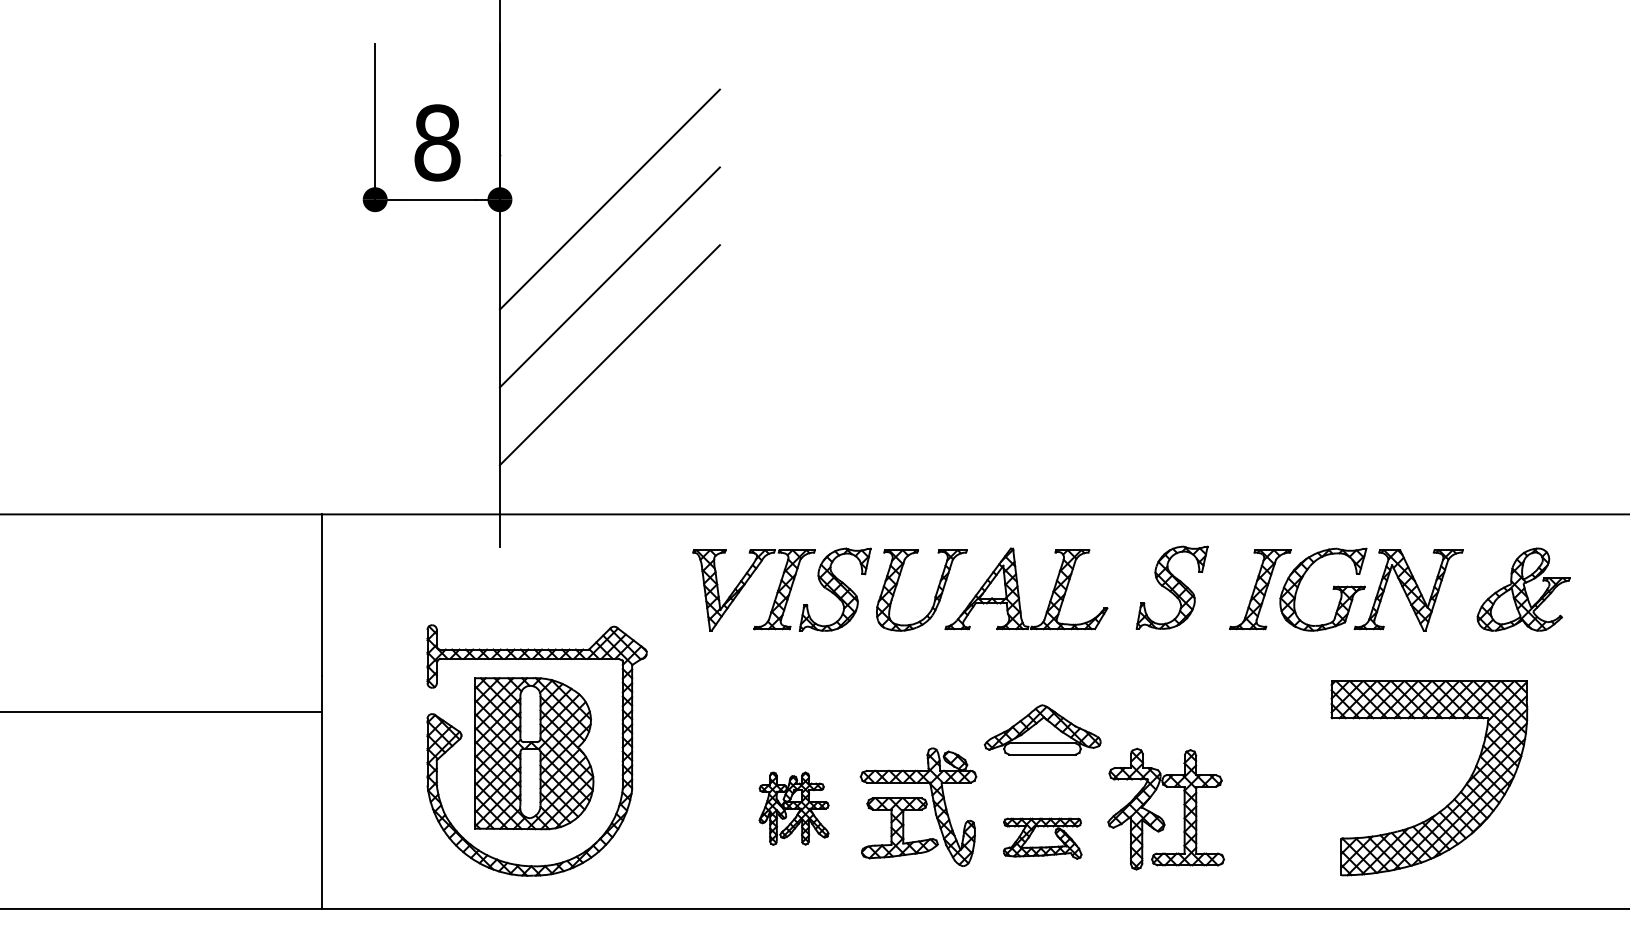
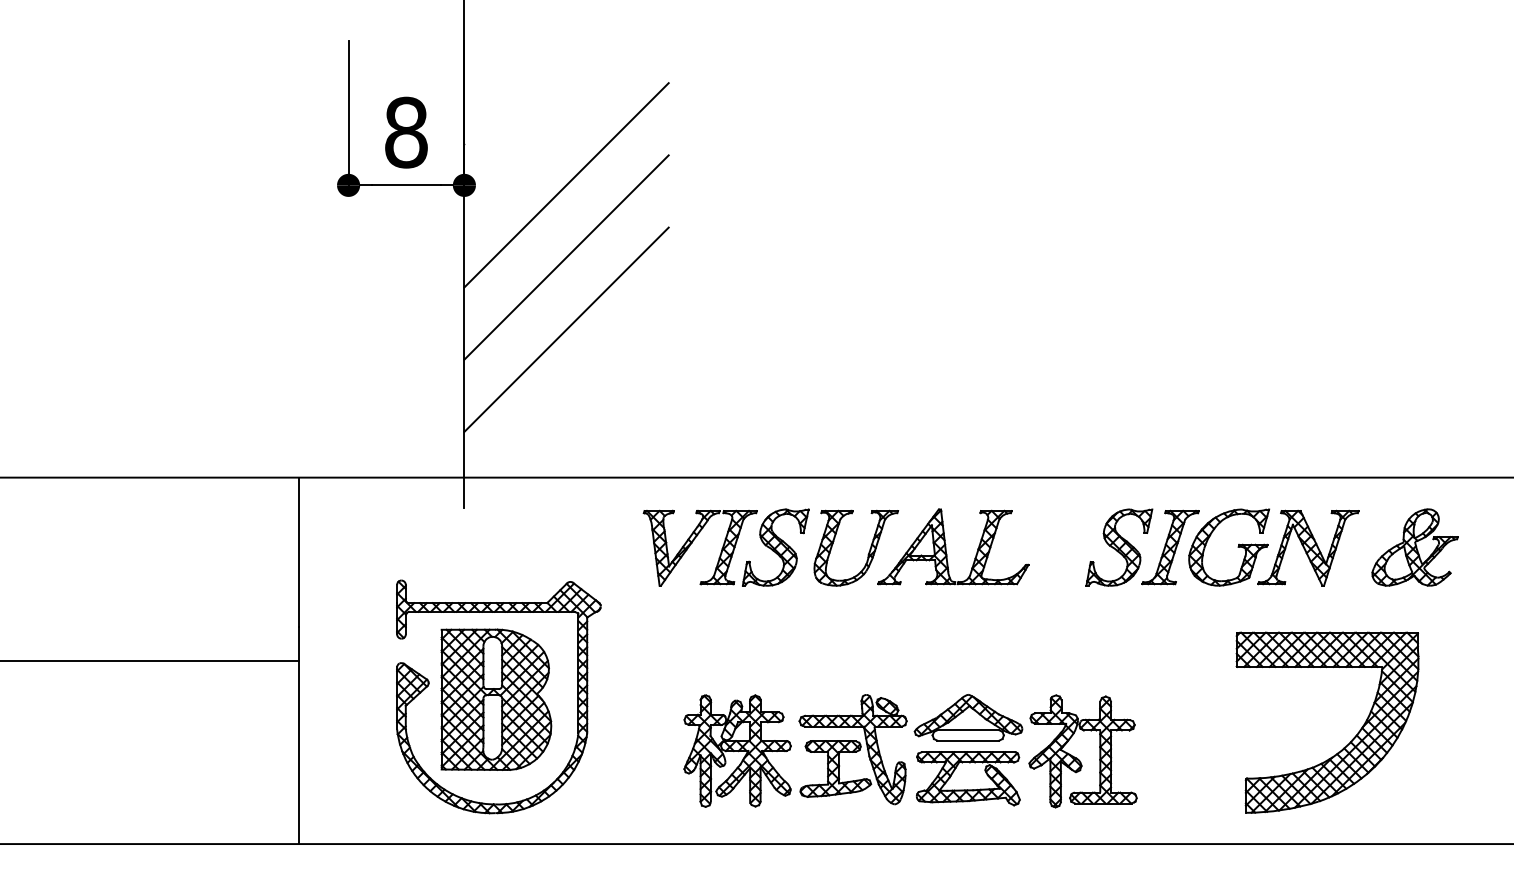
part: (1171, 587) -> (1118, 547), moved
part: (1042, 729) -> (968, 717), moved
part: (793, 808) -> (737, 750), size x1.67
part: (1042, 838) -> (968, 778), size x1.43

